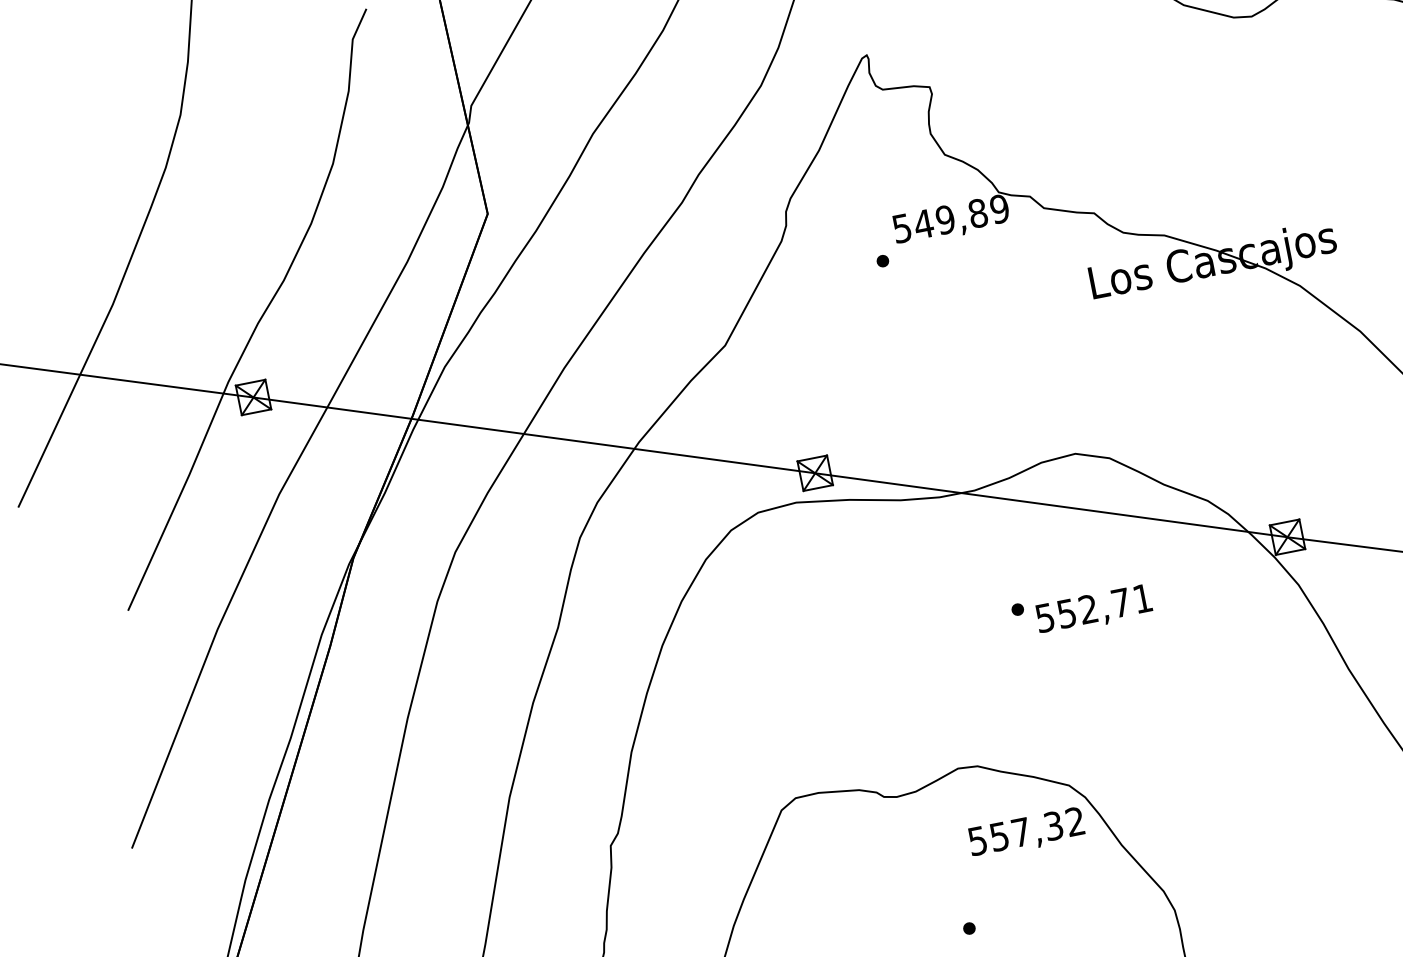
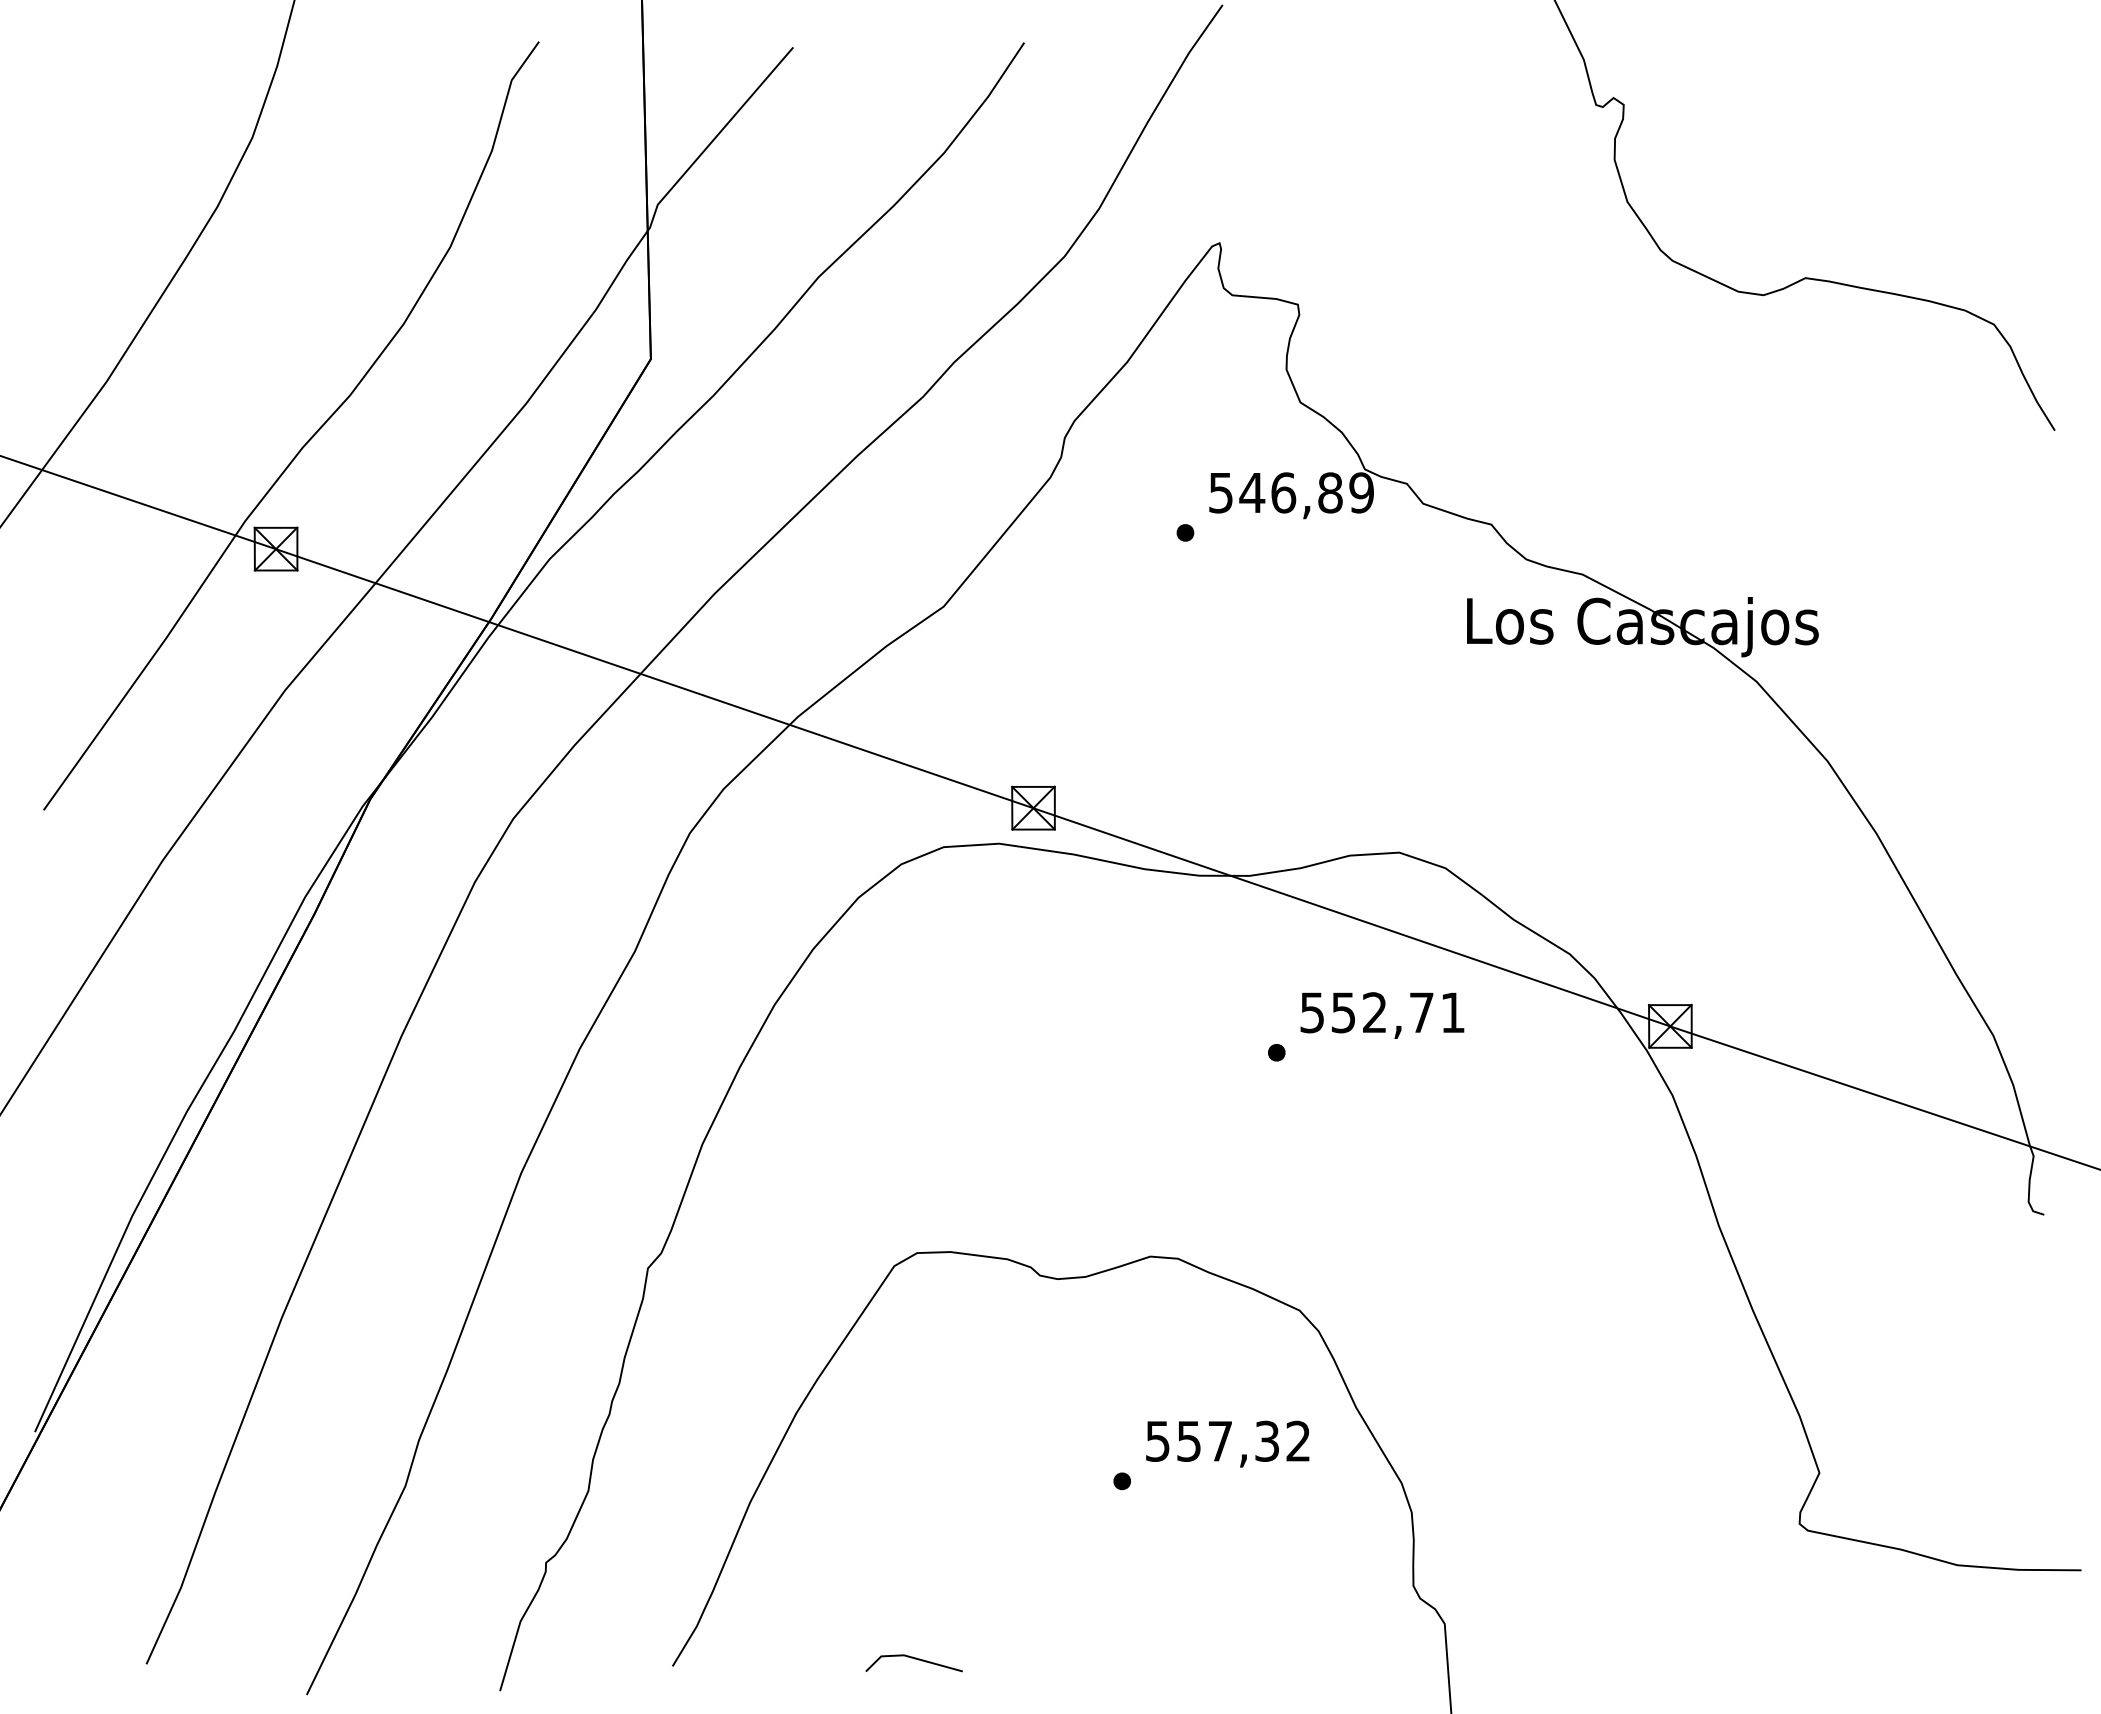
text: (945, 219) -> (1283, 492), 549,89 -> 546,89
text: (1094, 610) -> (1382, 1015), moved
text: (1026, 832) -> (1227, 1443), moved

